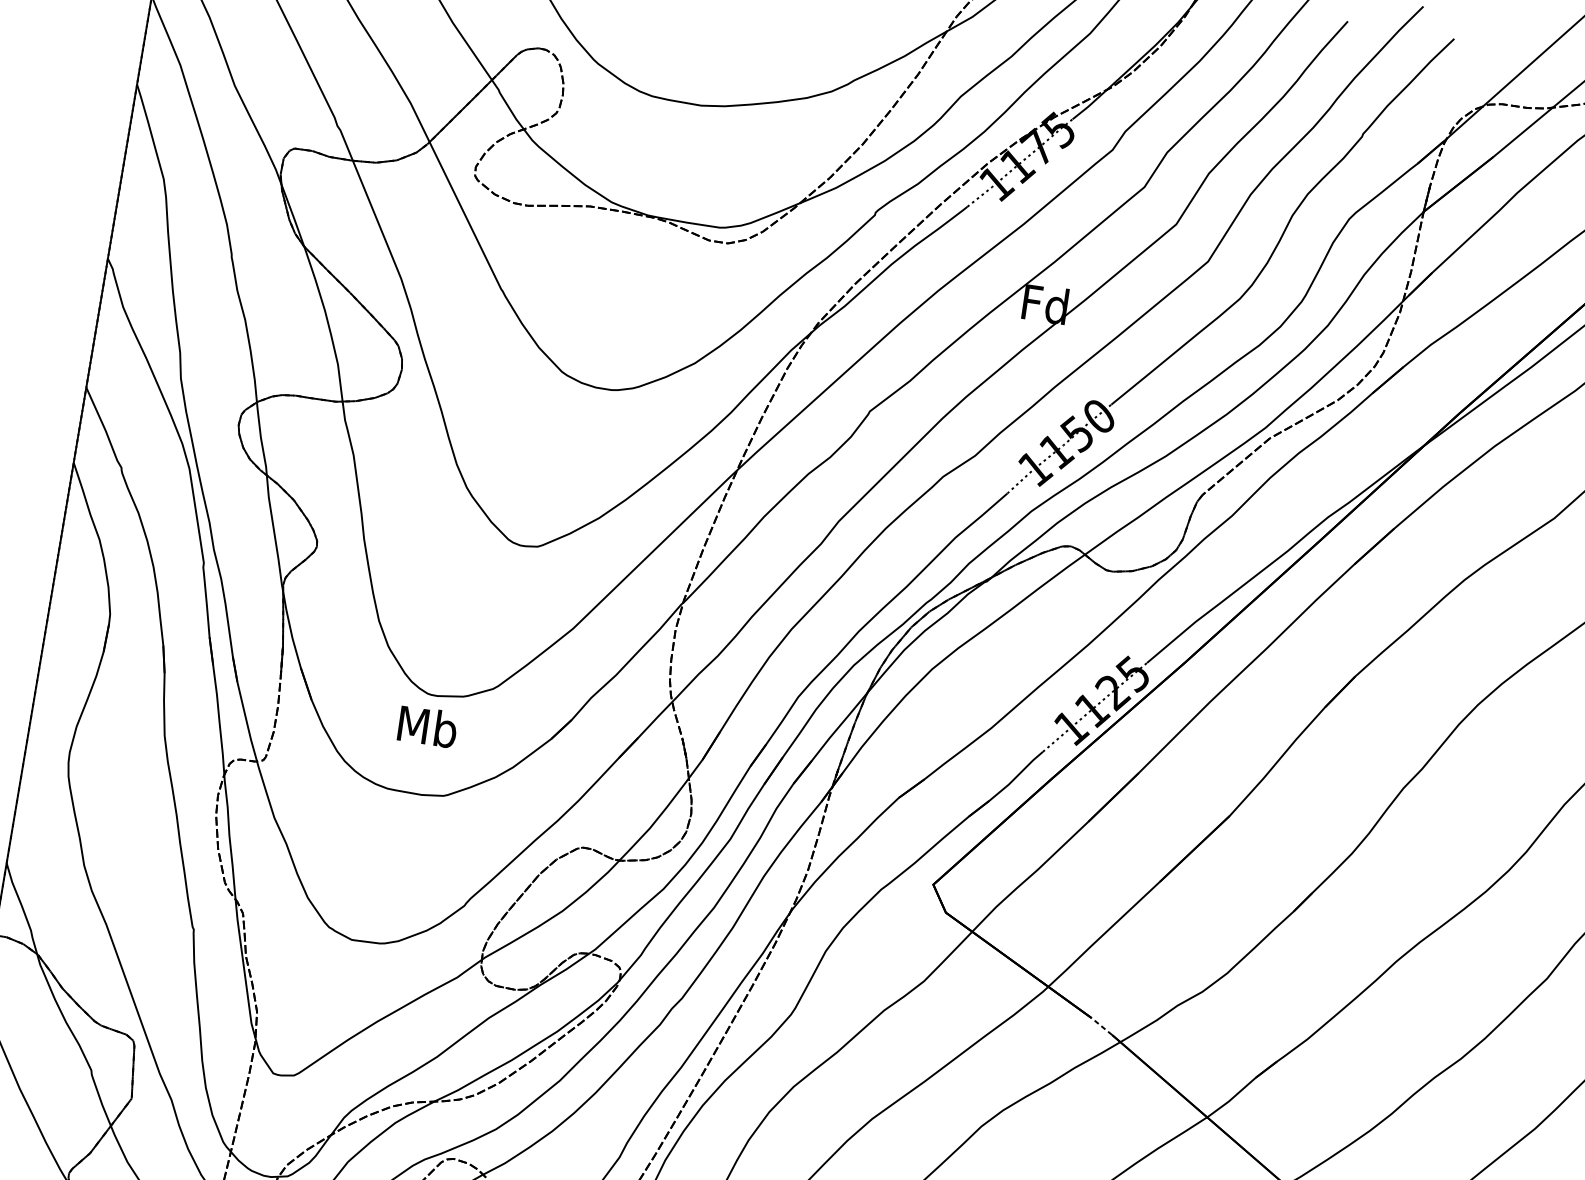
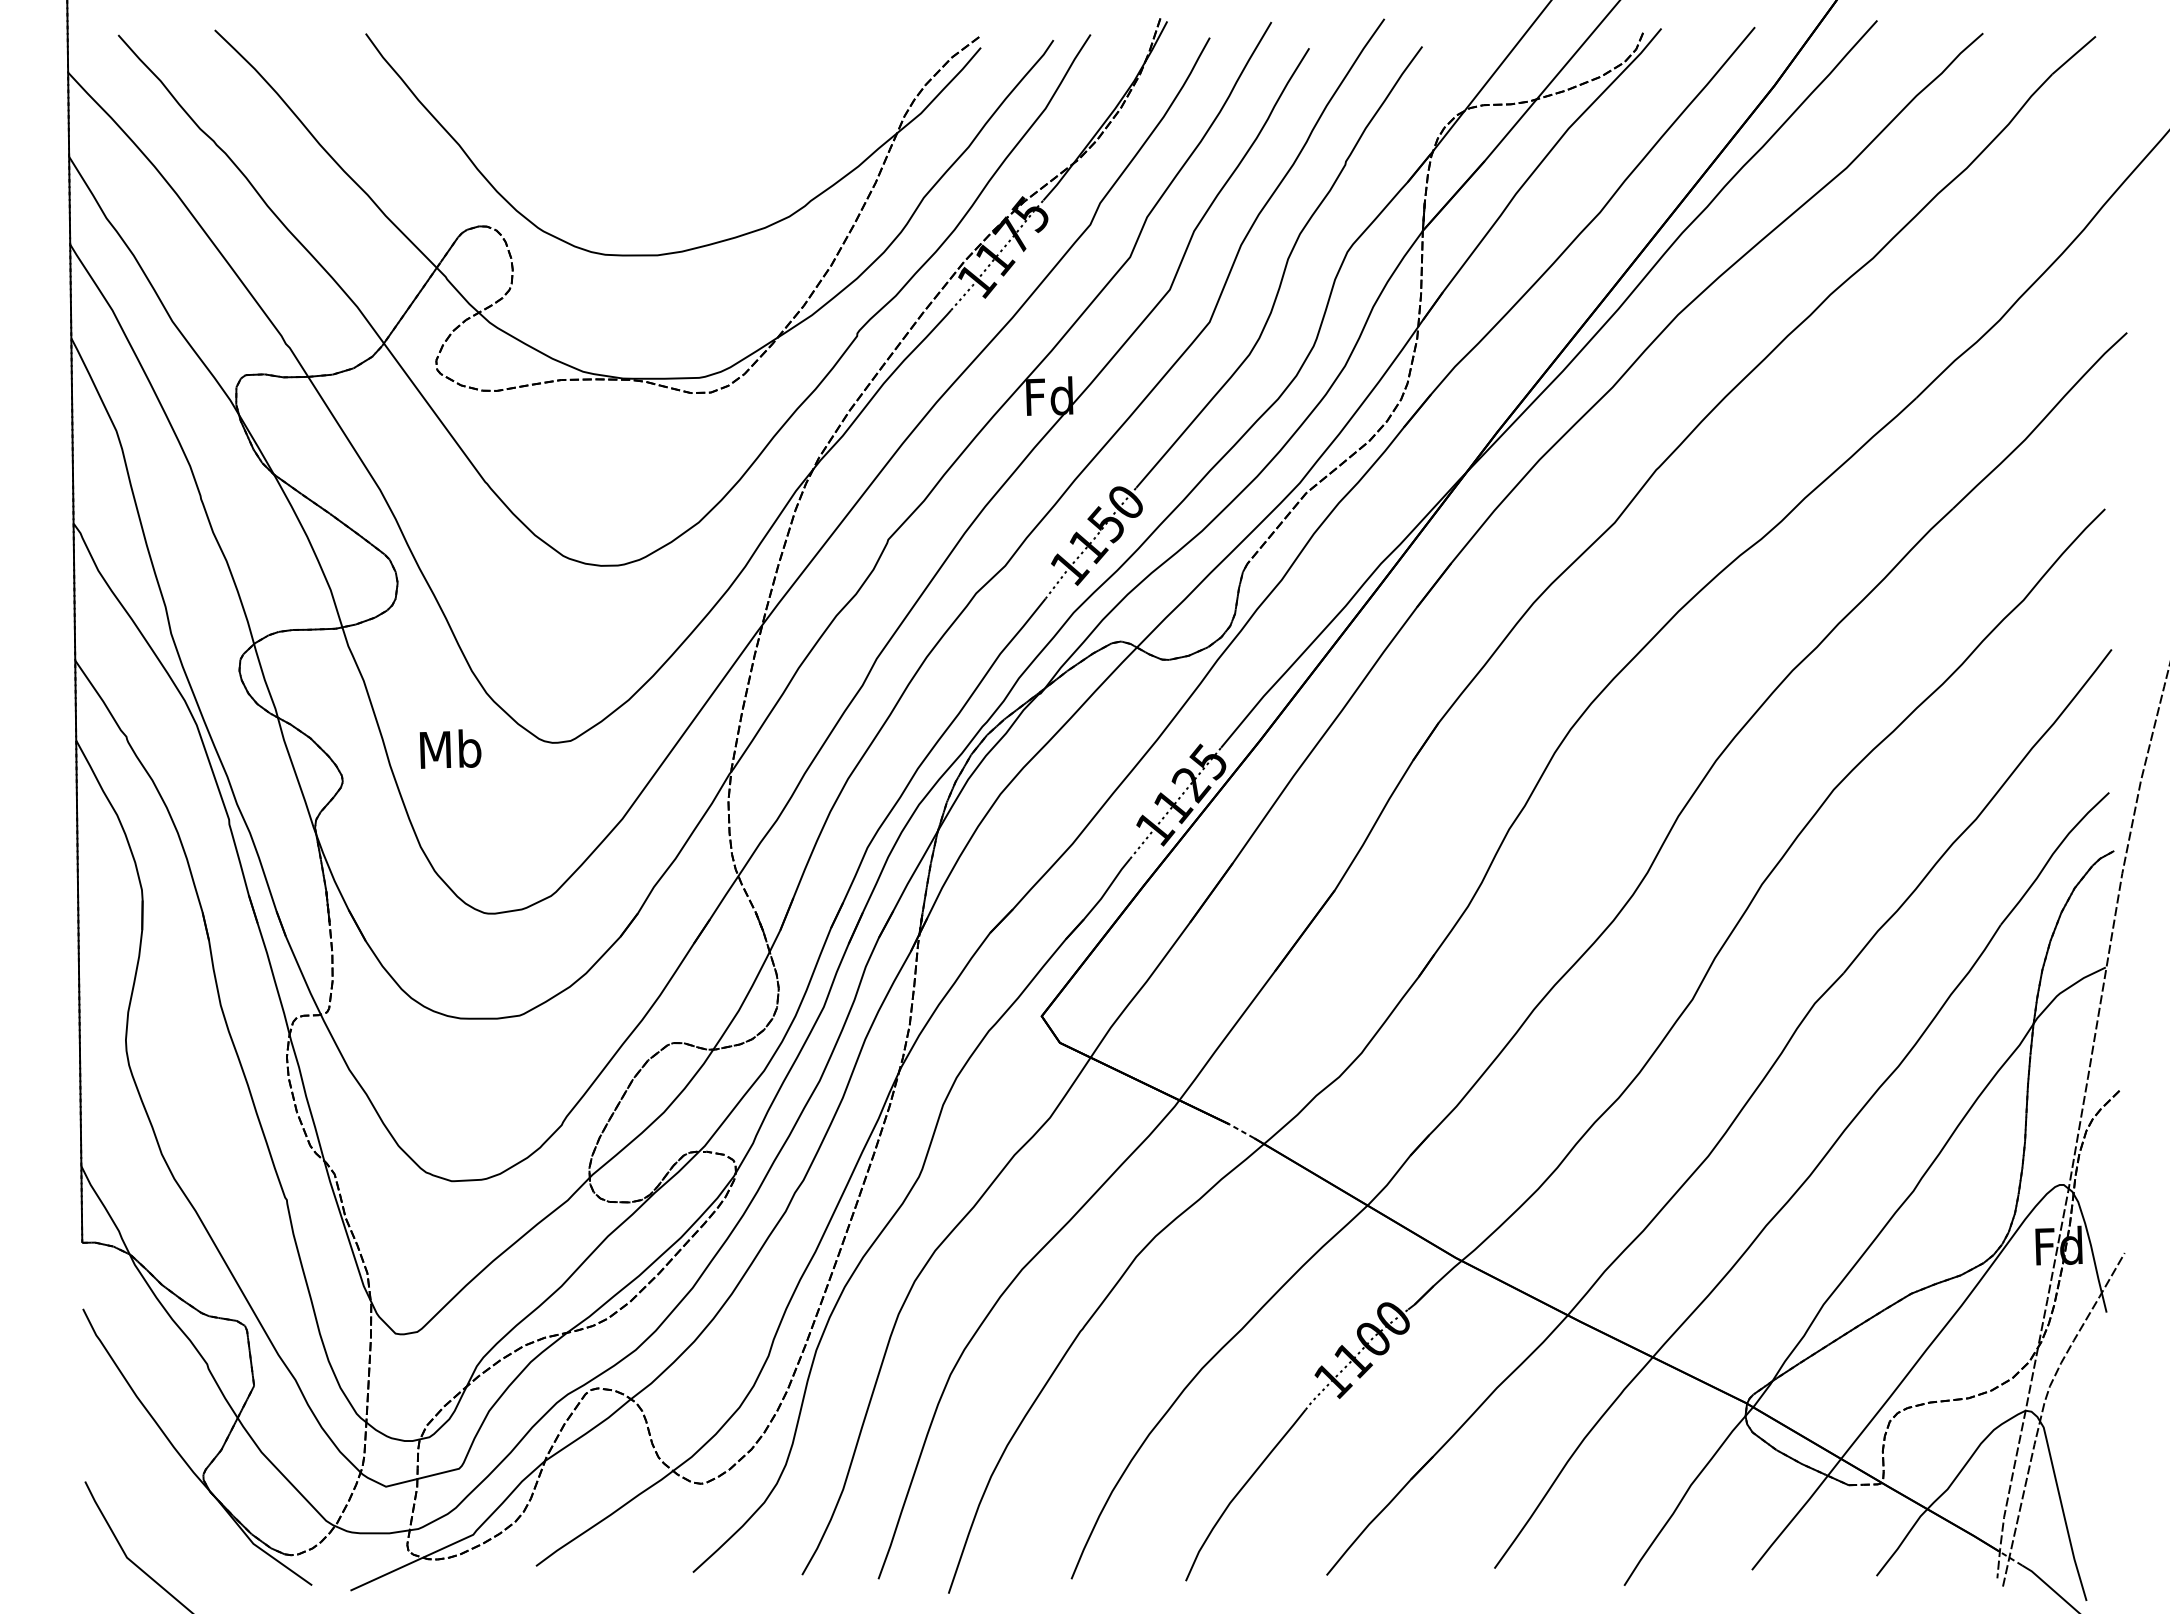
text: (427, 726) -> (450, 748), moved

